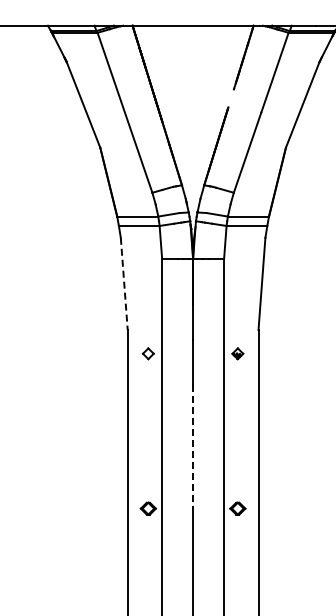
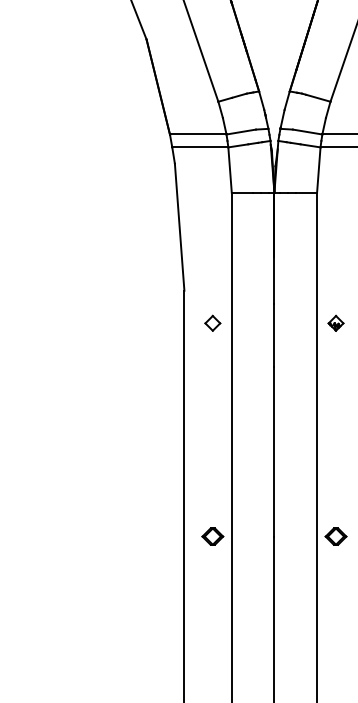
line: (124, 284) -> (179, 227), dashed -> solid
line: (193, 447) -> (274, 452), dashed -> solid

